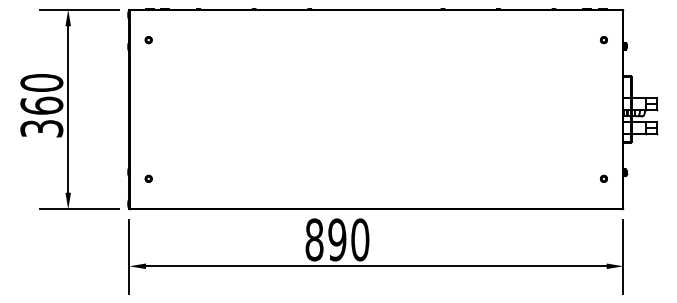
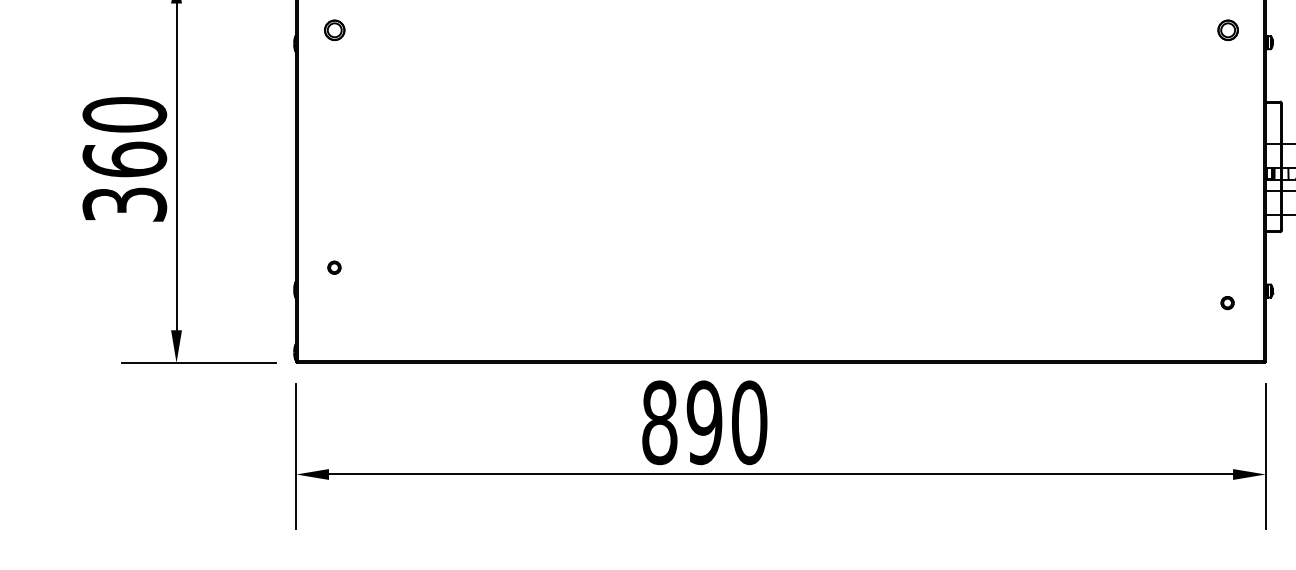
part: (148, 40) -> (334, 31), size x1.6
part: (603, 40) -> (1226, 31), size x1.6
part: (148, 178) -> (334, 266), moved

